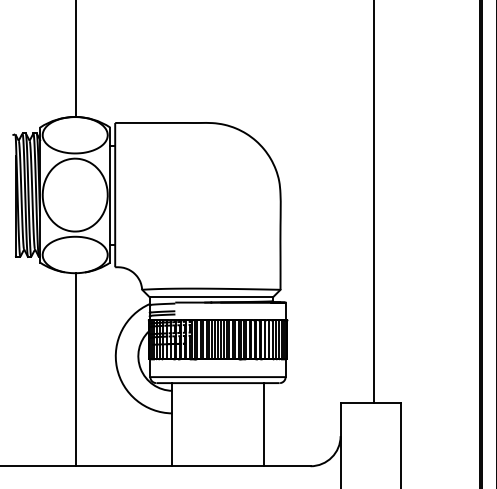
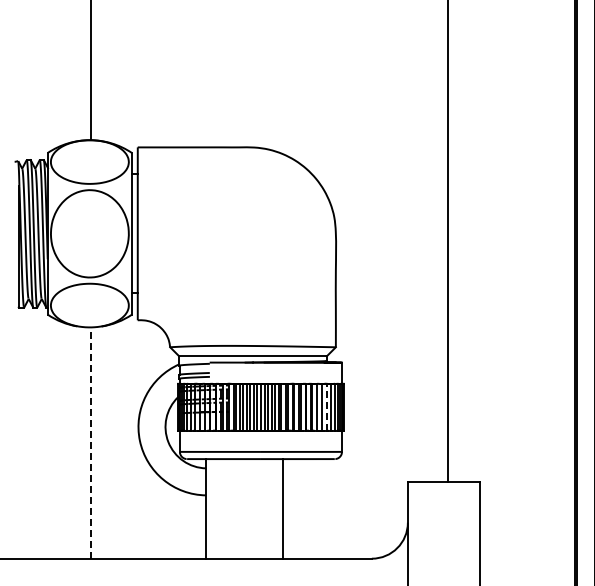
line: (272, 339) -> (326, 406), solid -> dashed
line: (75, 370) -> (90, 443), solid -> dashed
line: (263, 424) -> (282, 508), moved

